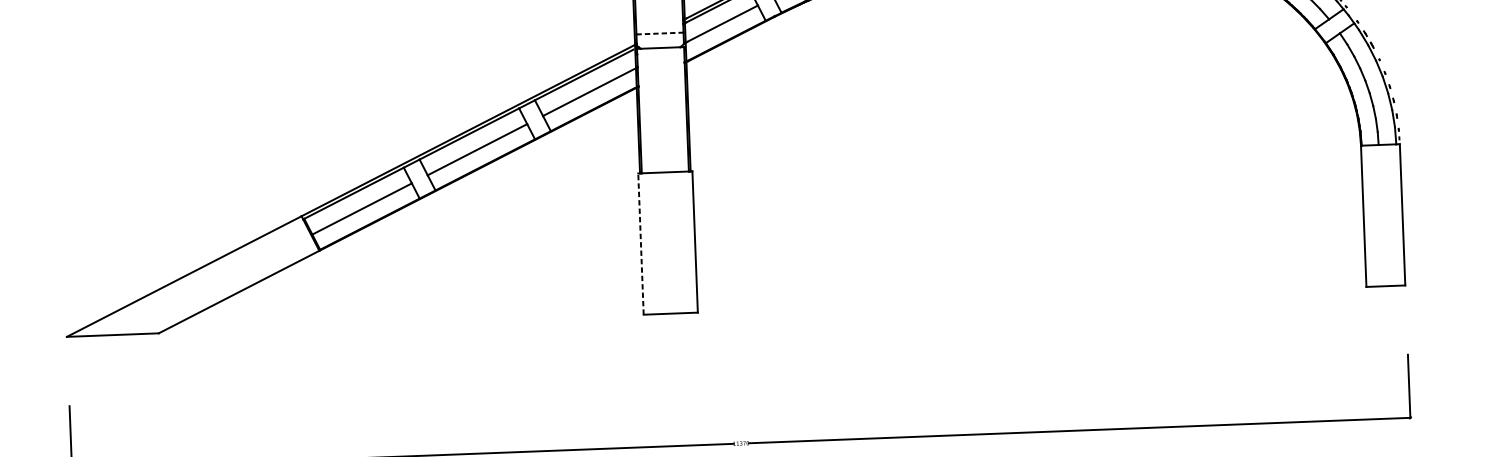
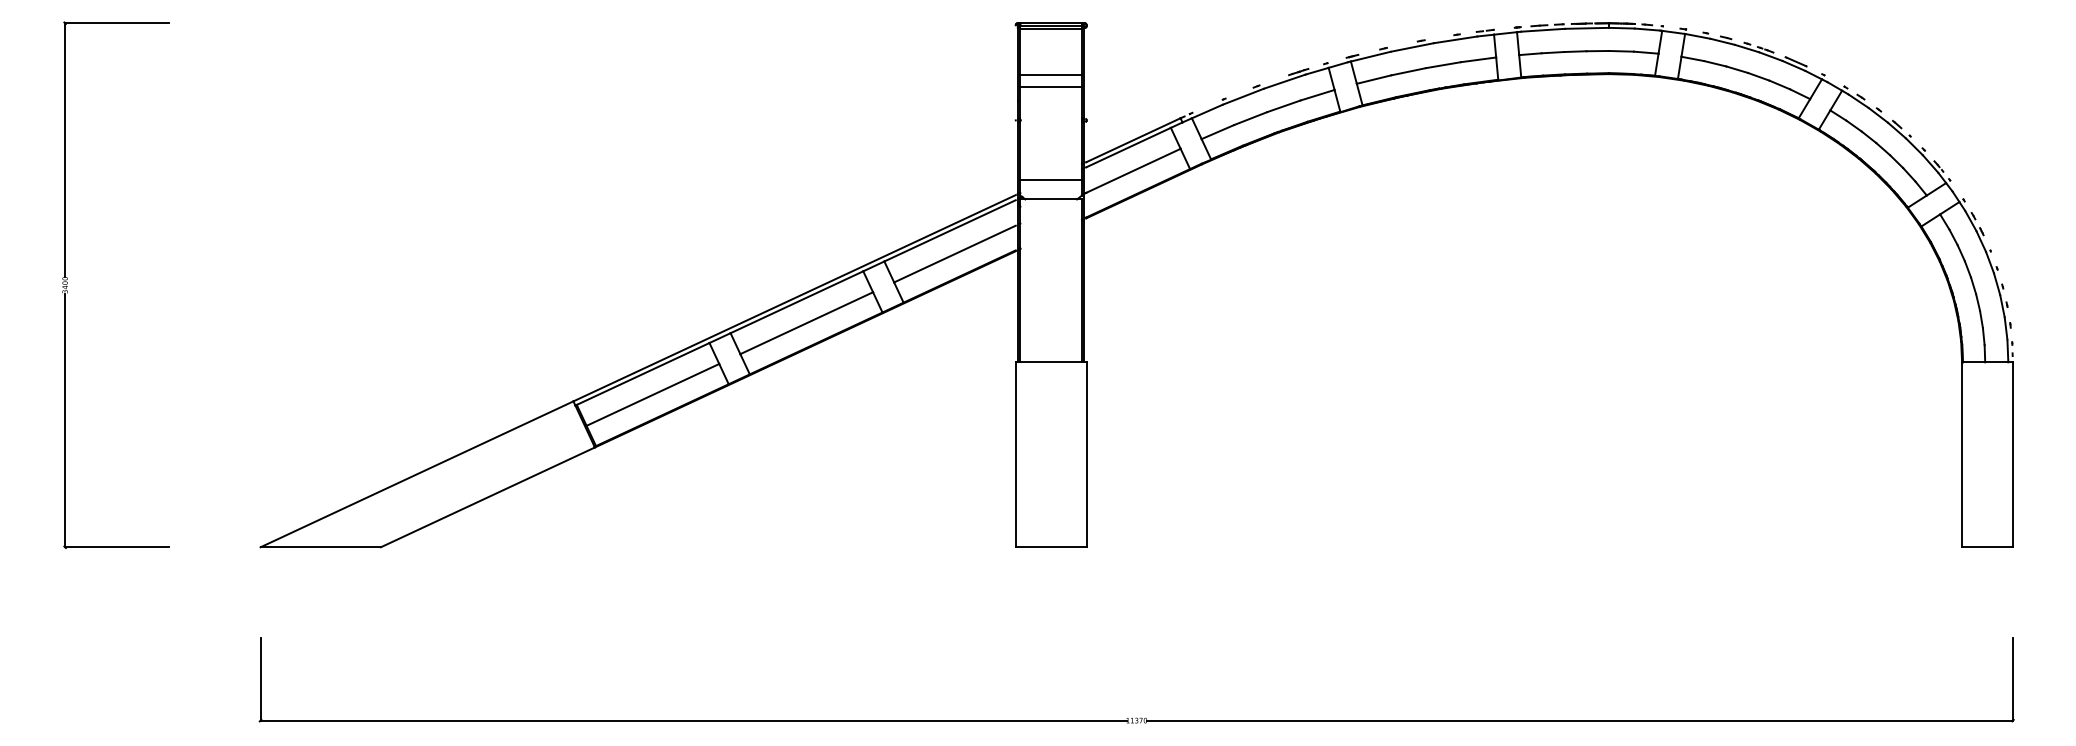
line: (660, 33) -> (1051, 180), dashed -> solid
line: (640, 243) -> (1015, 454), dashed -> solid

